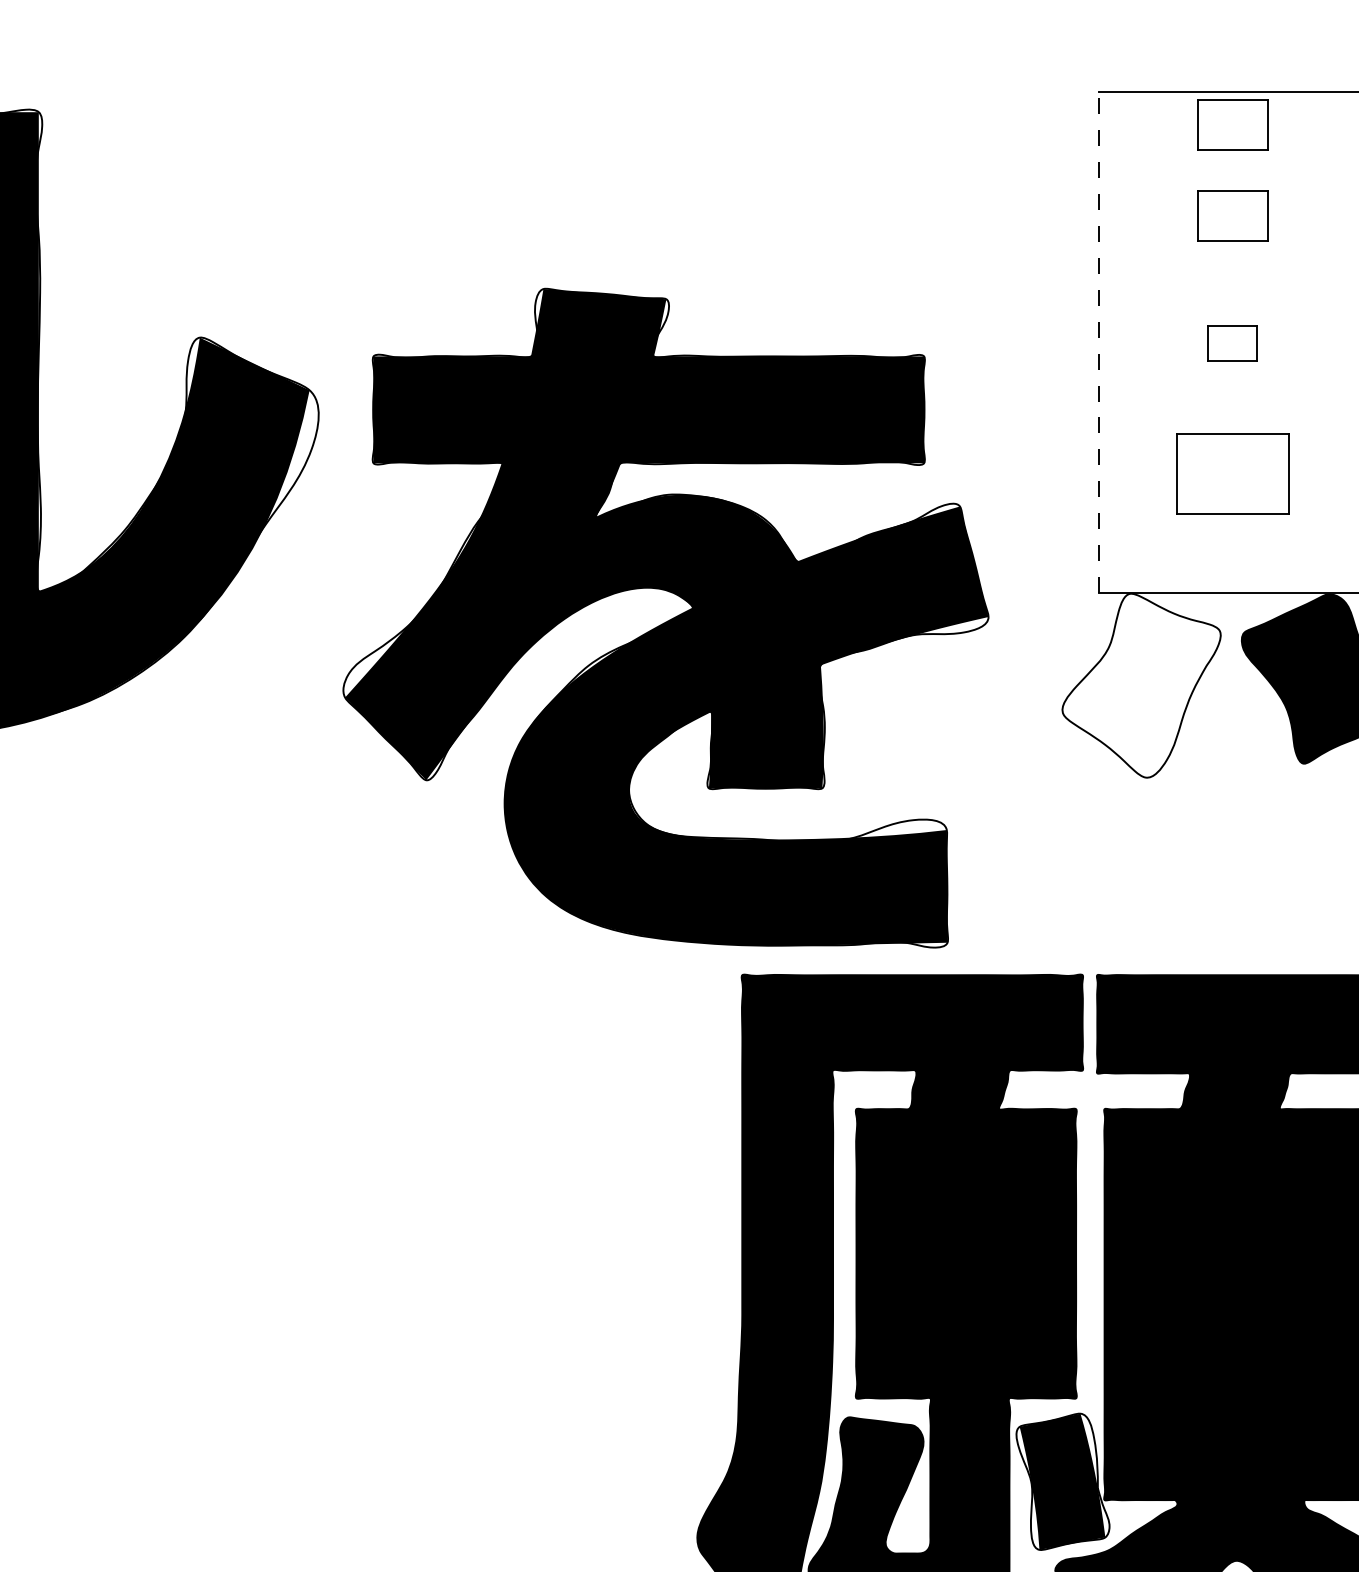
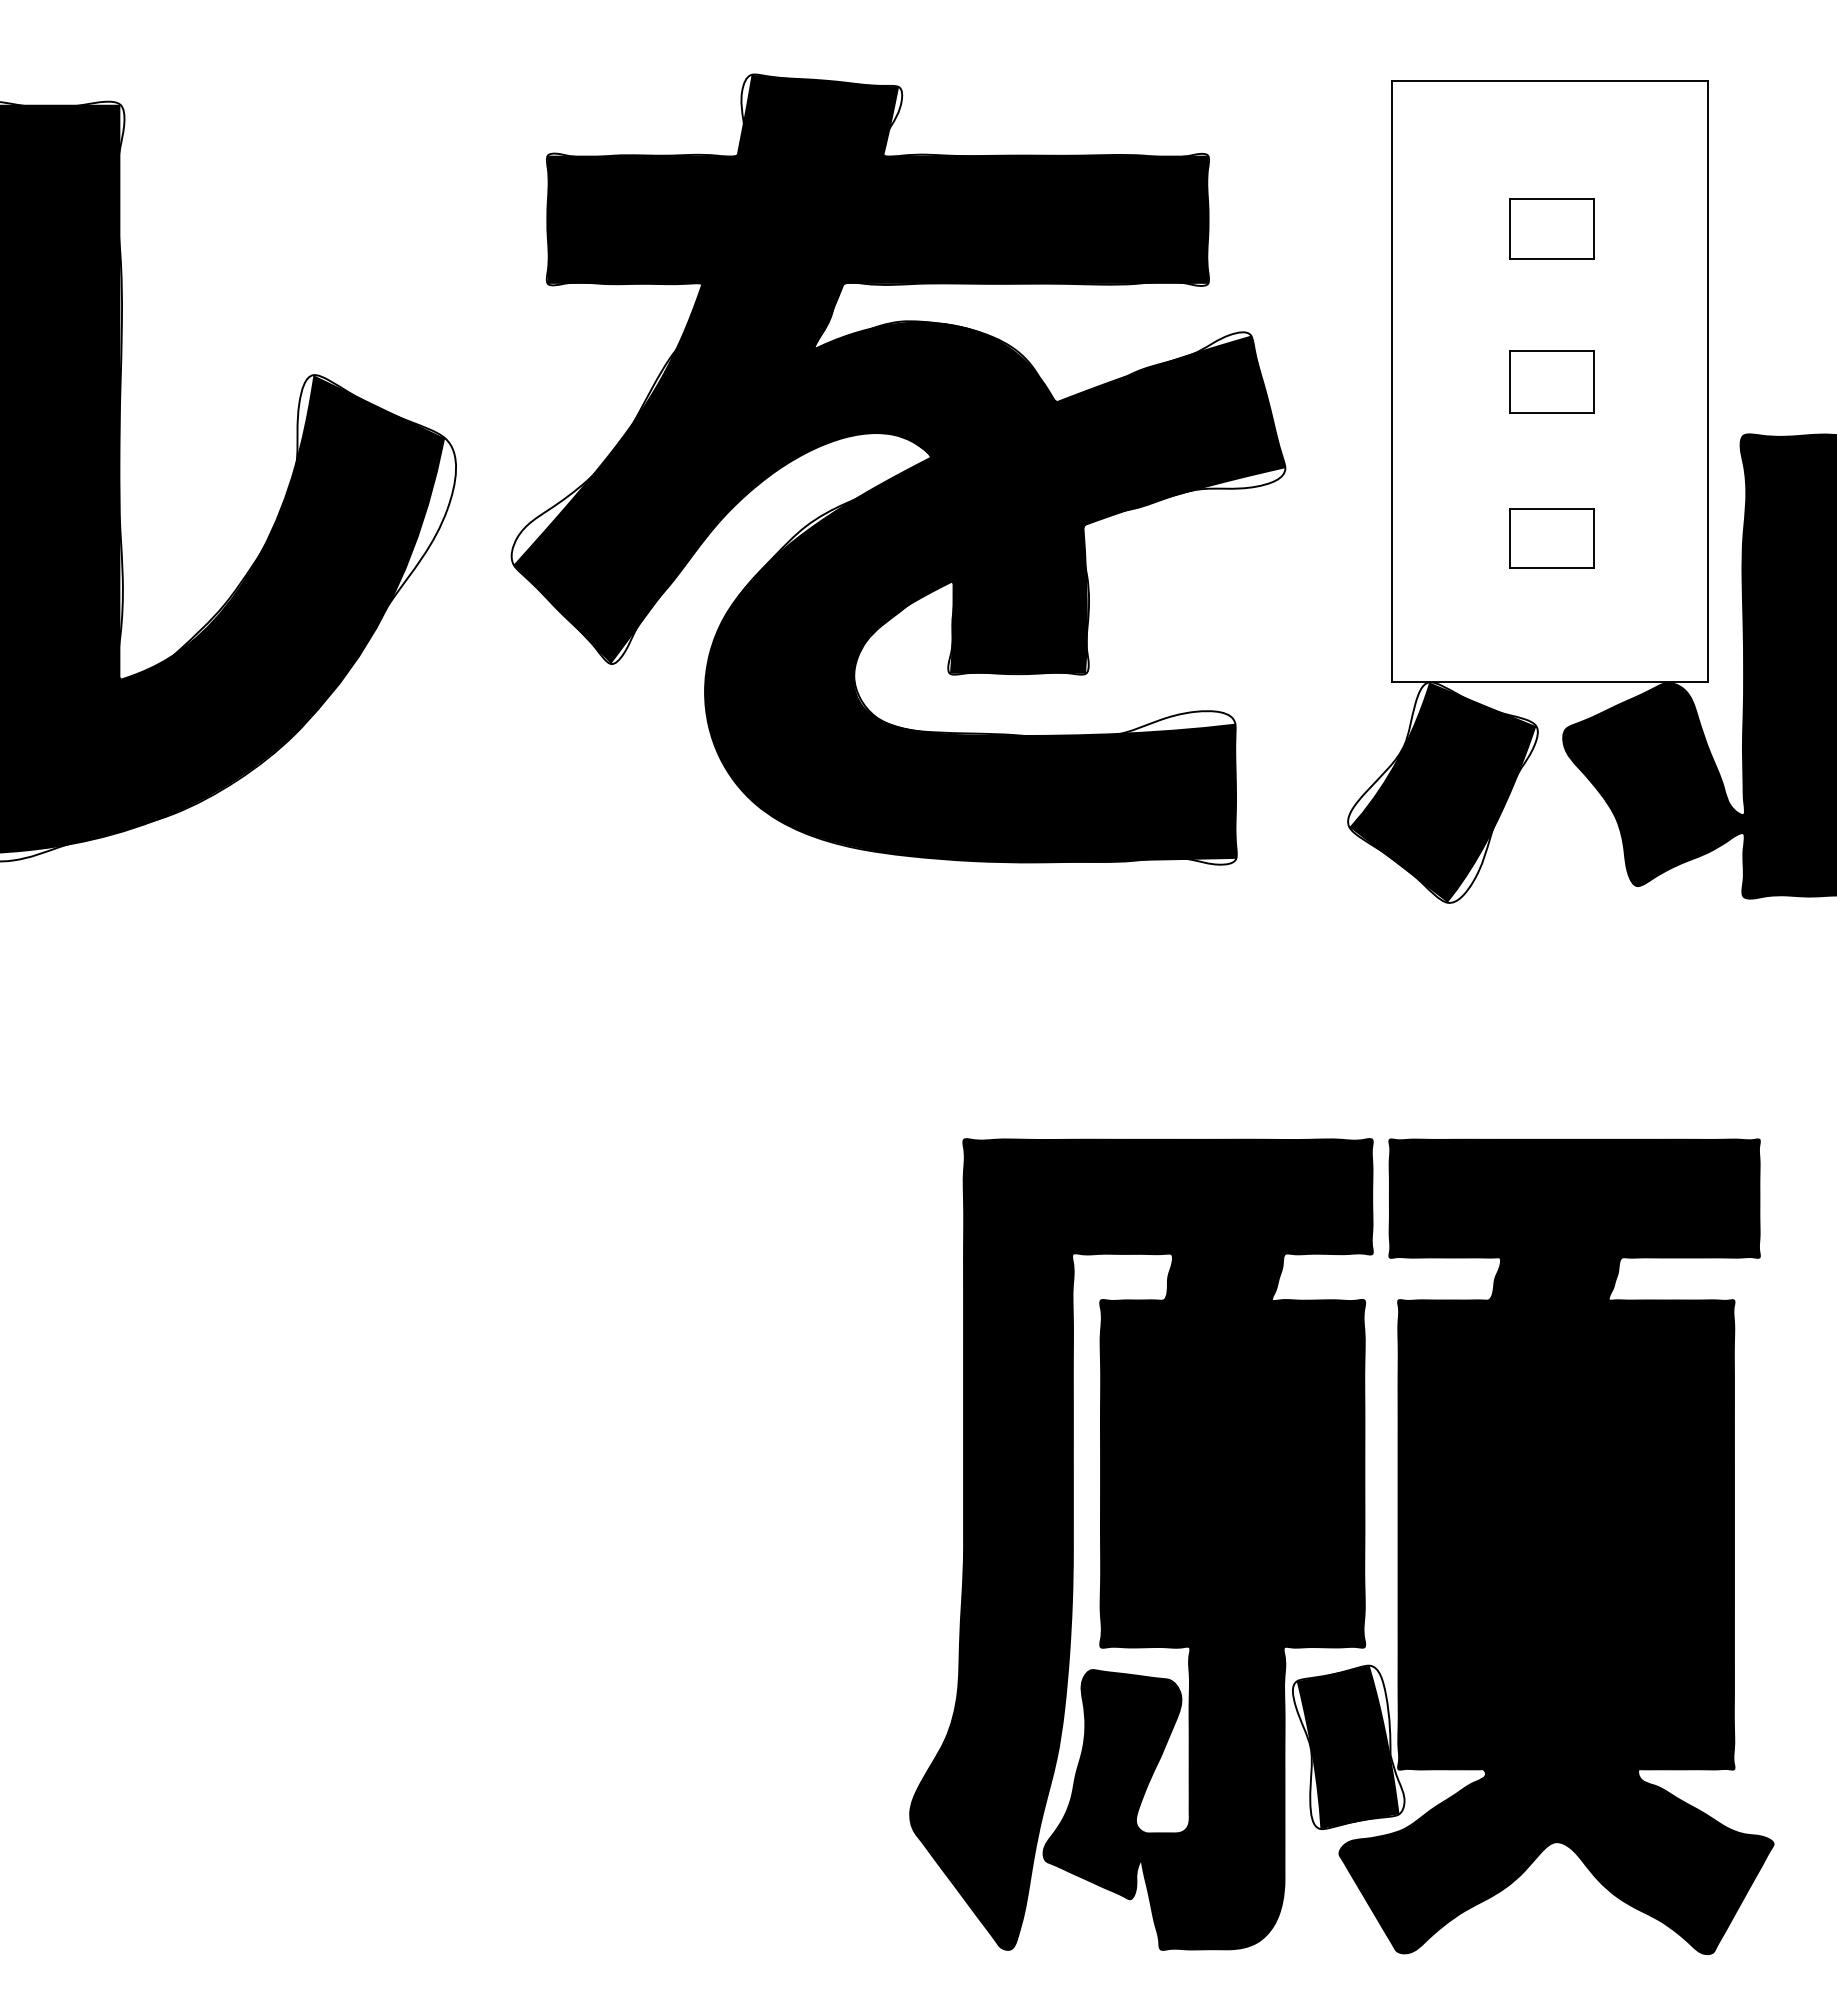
part: (1232, 124) -> (1551, 119), removed
line: (1098, 342) -> (1391, 380), dashed -> solid
part: (1232, 342) -> (1551, 381), size x1.43
part: (1232, 473) -> (1551, 538), size x0.62
part: (665, 618) -> (898, 469), moved
fill: (1141, 685) -> (1442, 792), added

